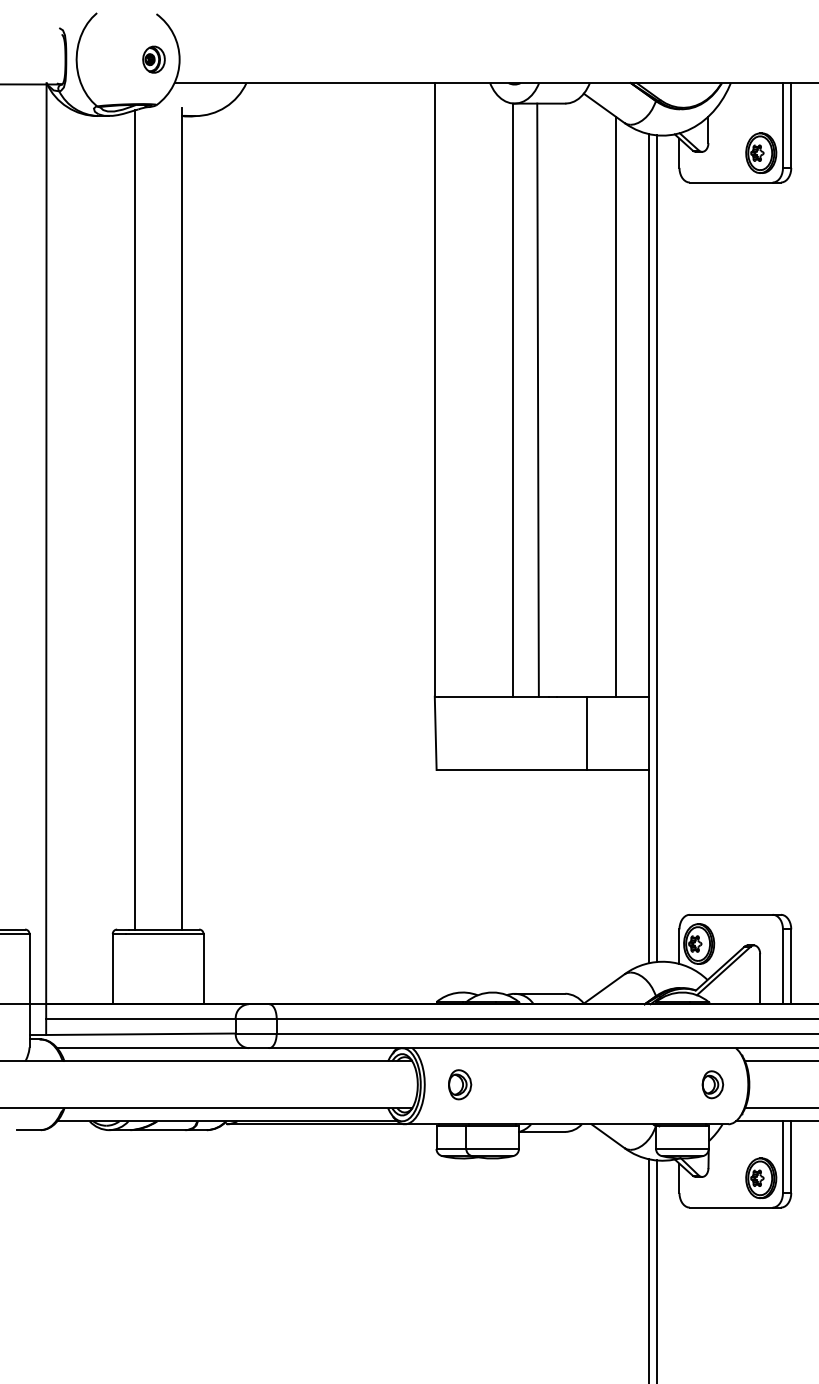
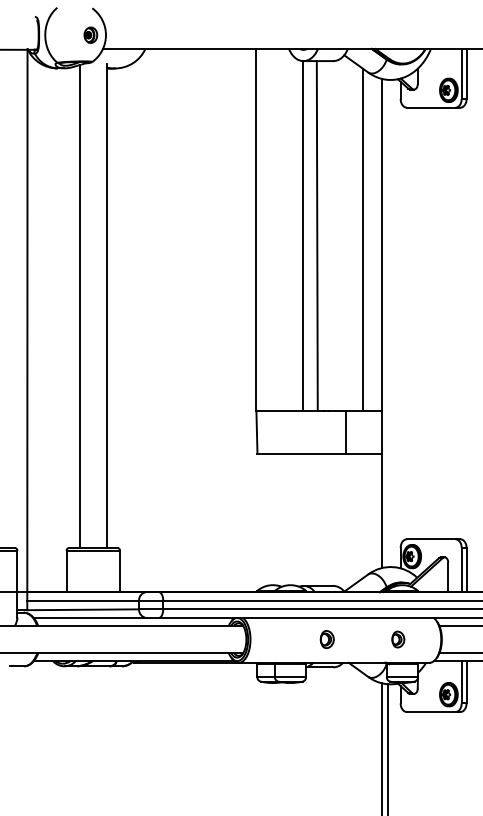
line: (657, 548) -> (387, 323), removed
part: (458, 1084) -> (326, 639), moved
part: (713, 1084) -> (398, 639), moved

